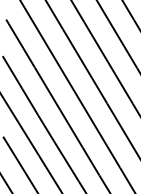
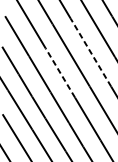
line: (108, 62) -> (90, 52), solid -> dashed
line: (71, 87) -> (59, 73), solid -> dashed

